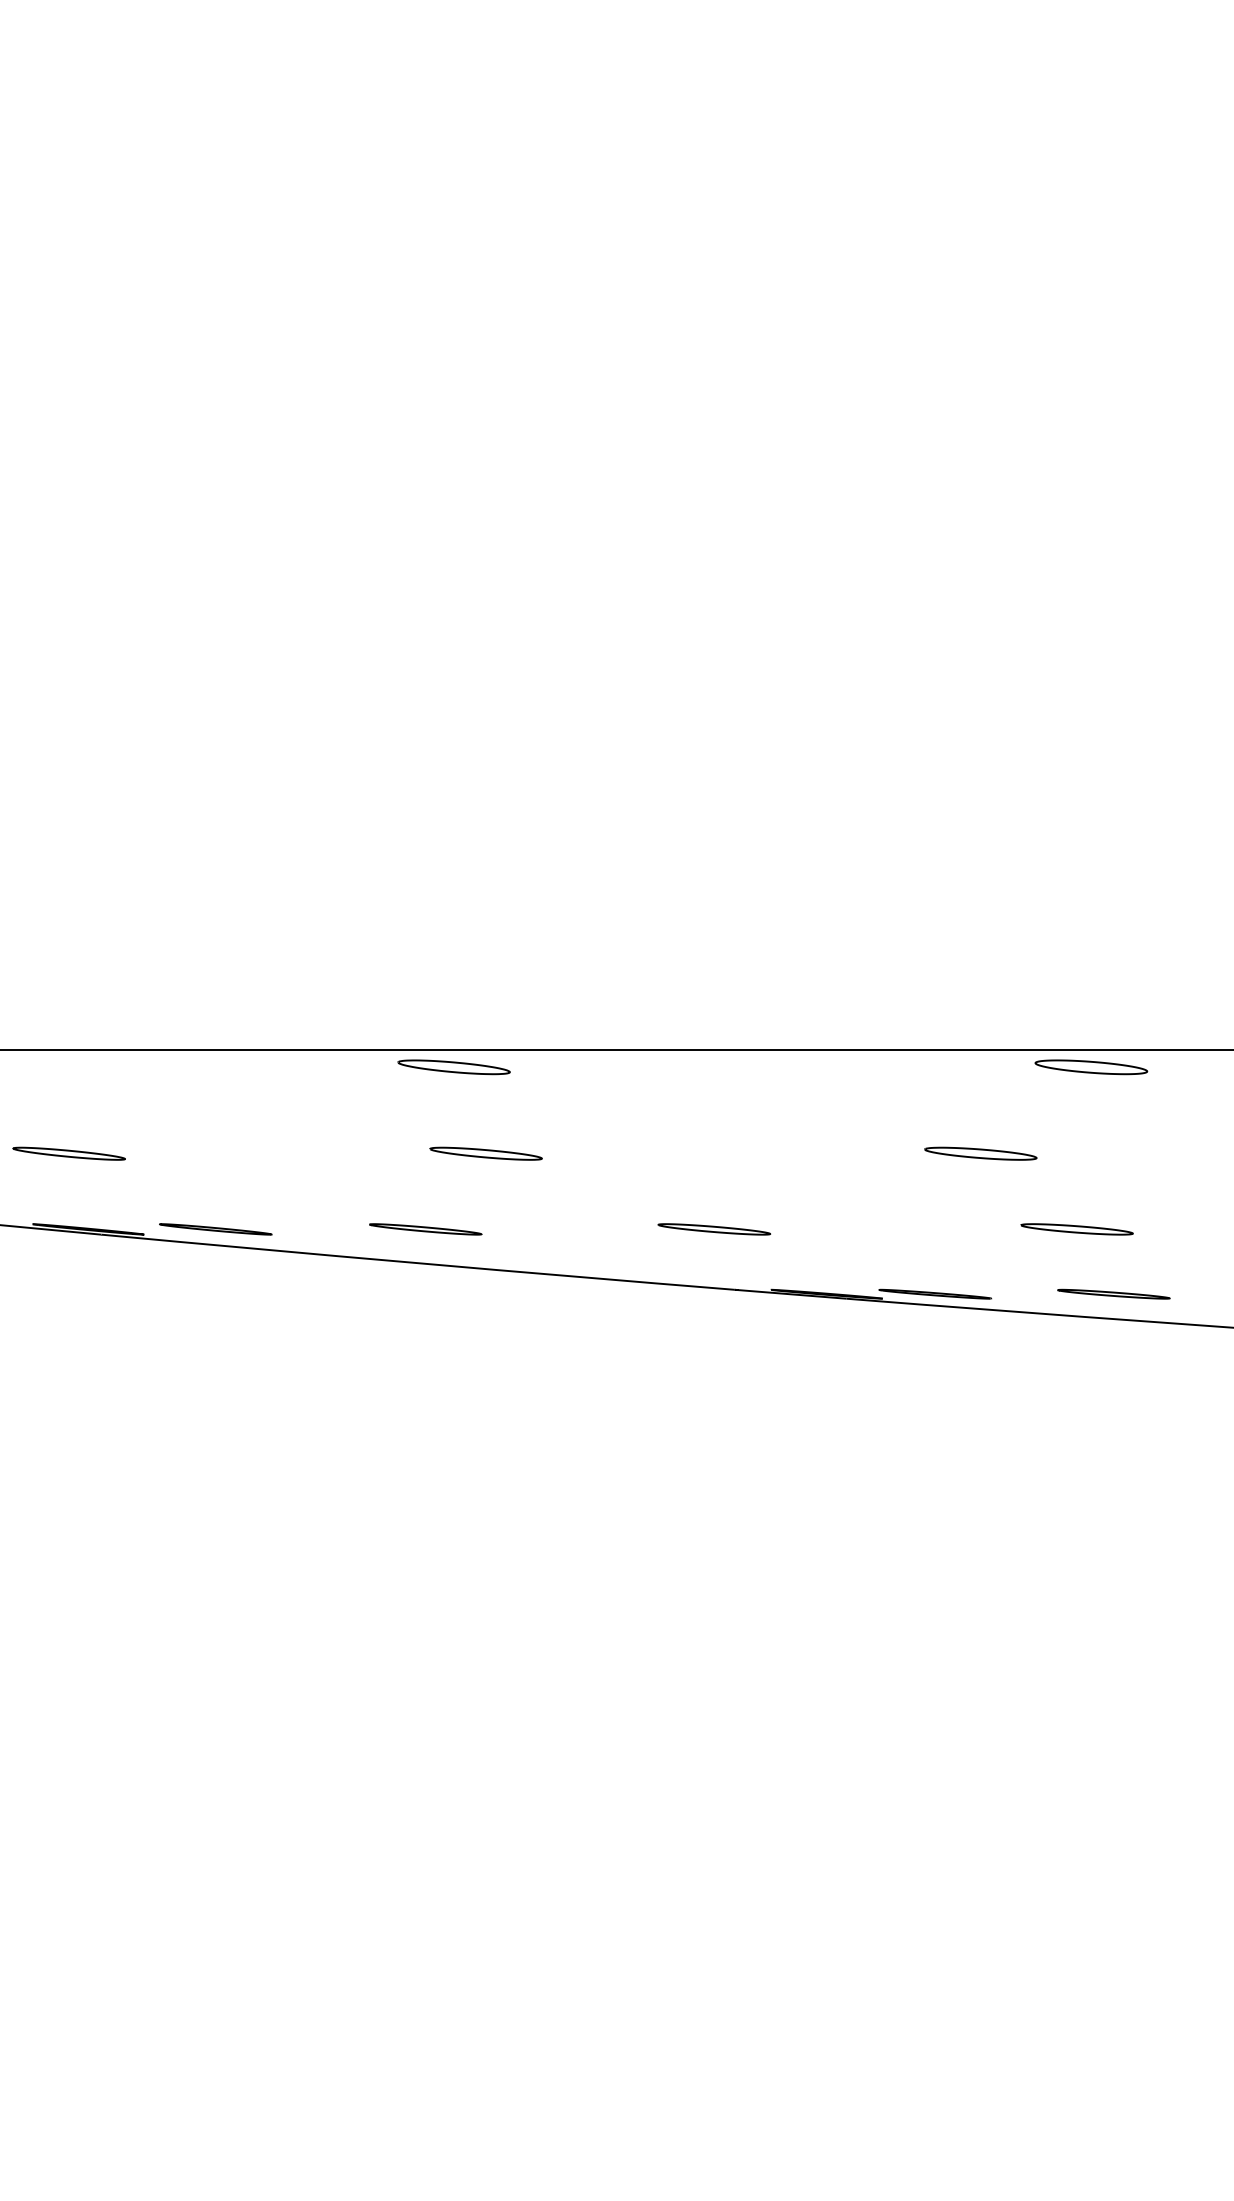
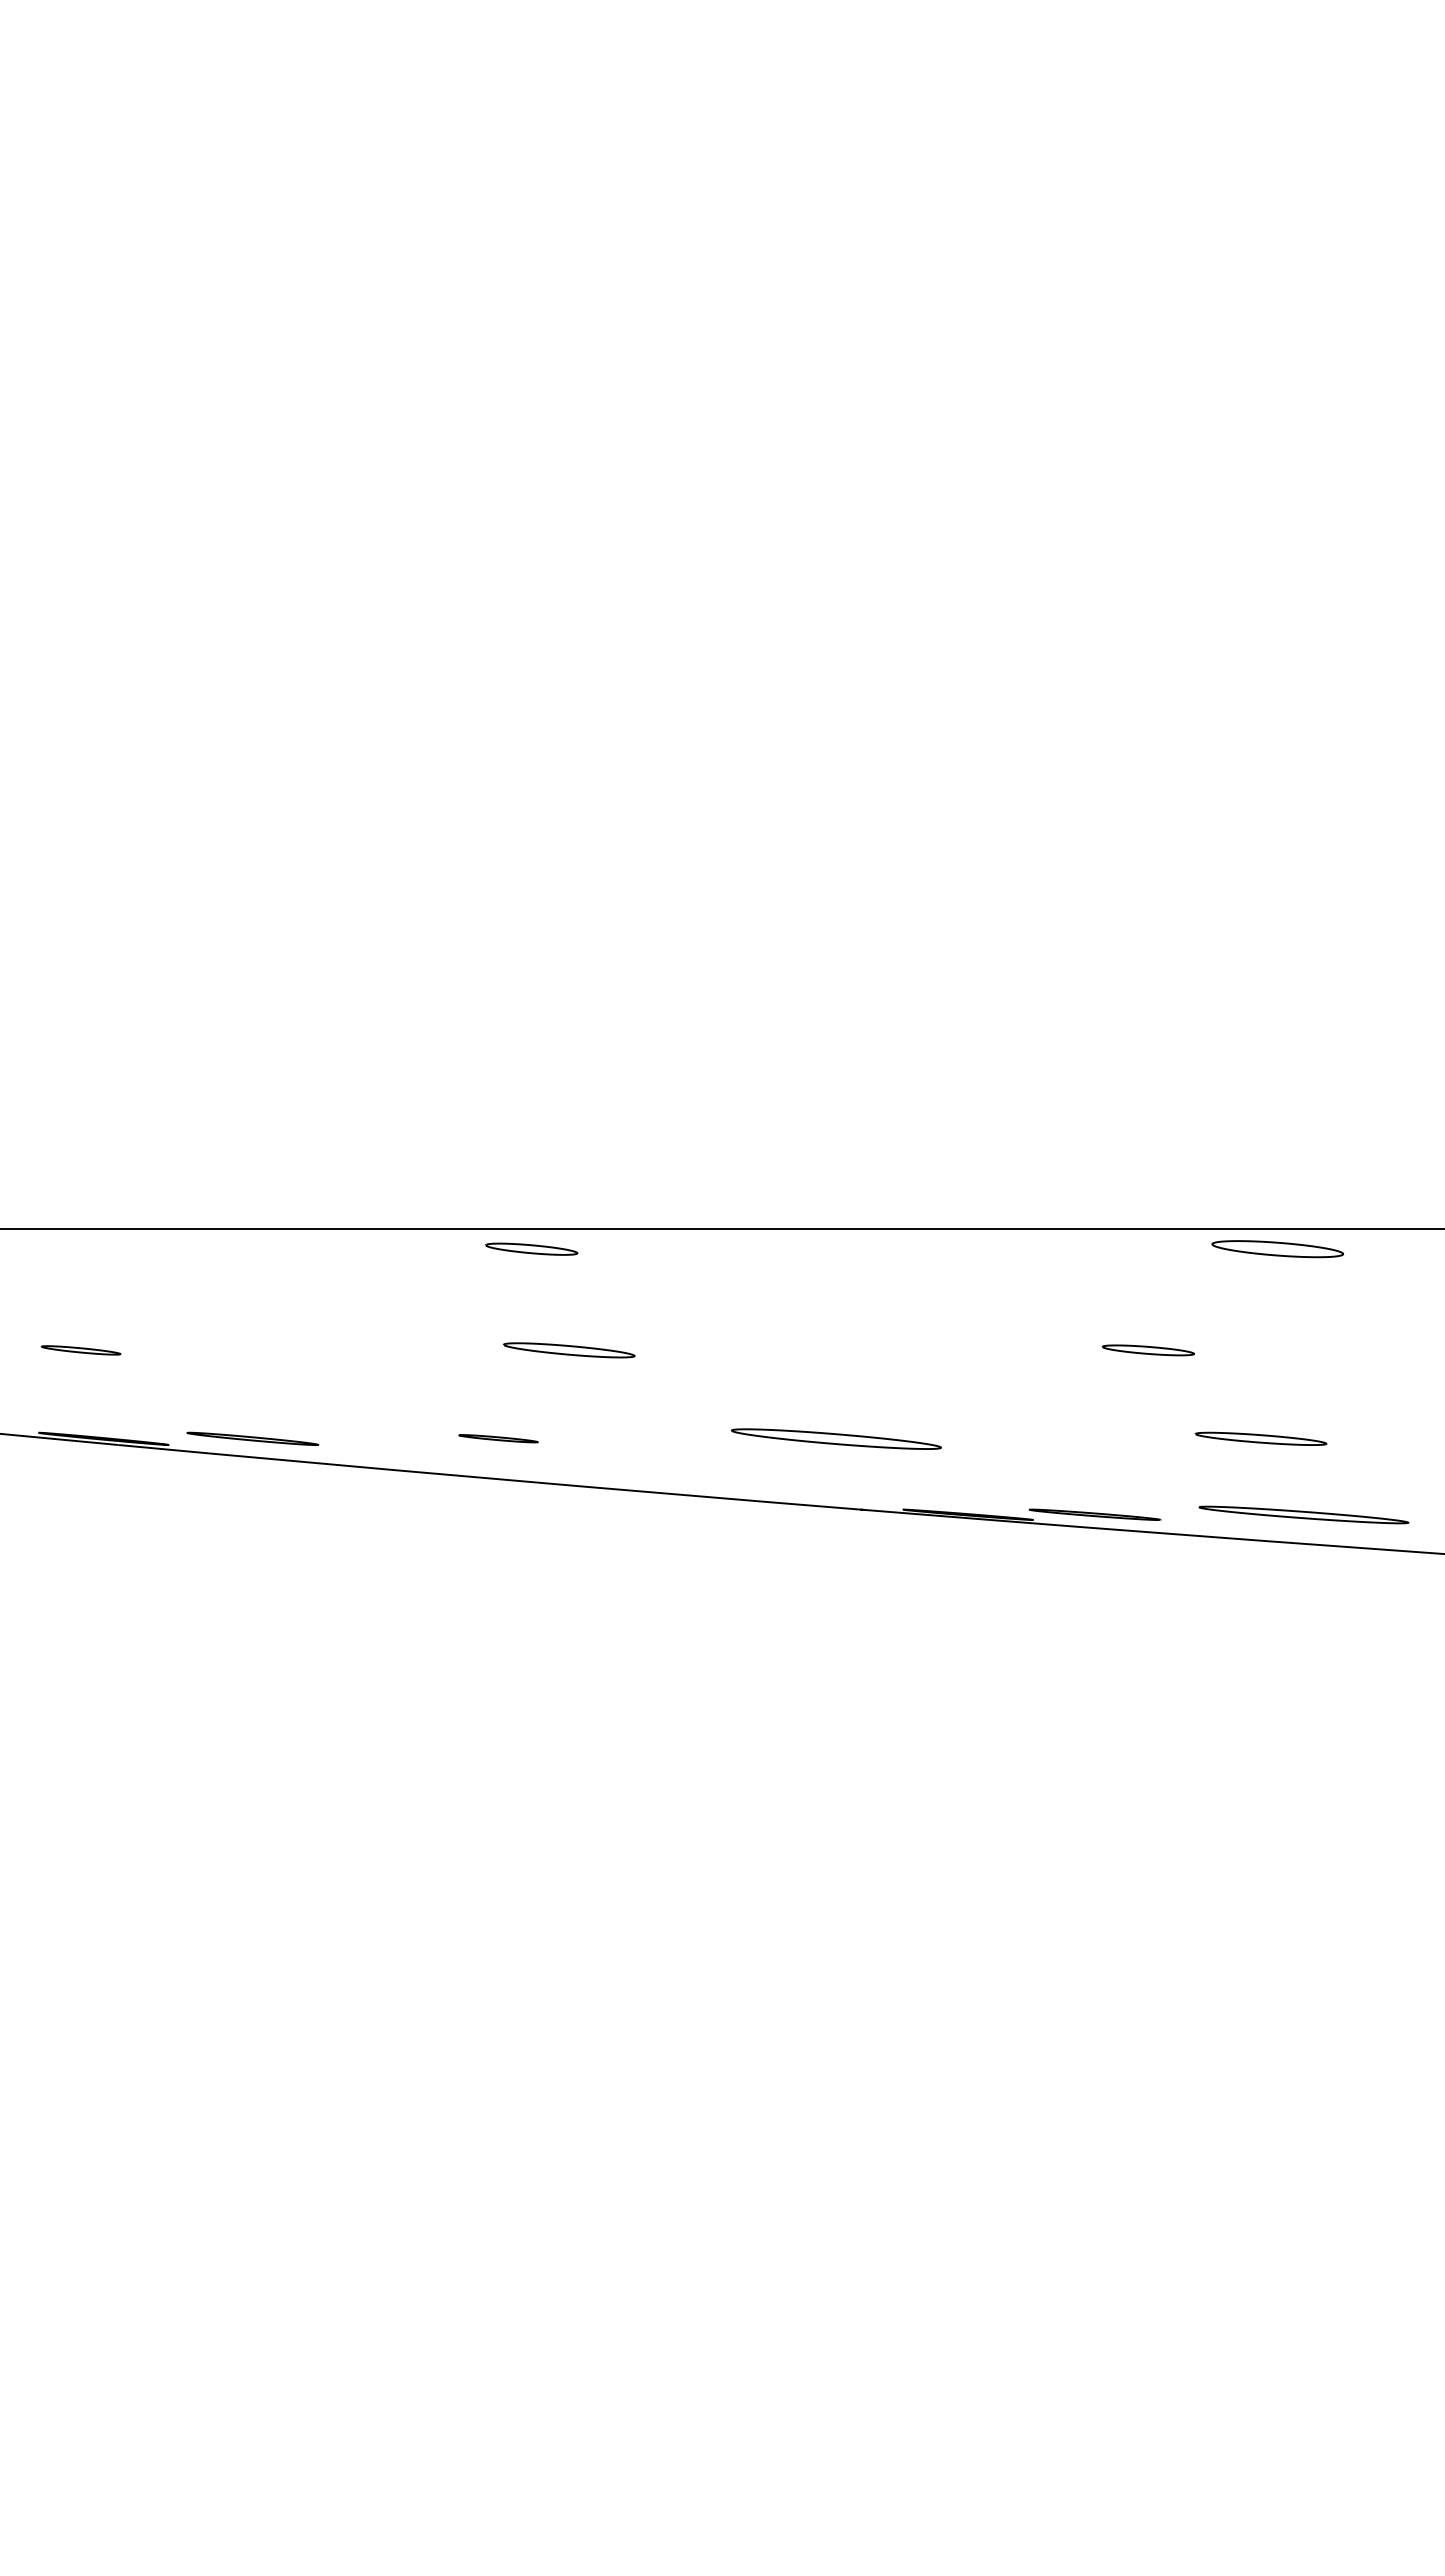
part: (453, 1067) -> (531, 1249), size x0.7
part: (68, 1153) -> (80, 1350), size x0.6
part: (980, 1153) -> (1148, 1350), size x0.7
part: (425, 1229) -> (498, 1438), size x0.6
part: (714, 1229) -> (836, 1438), size x1.6
part: (1114, 1293) -> (1304, 1514), size x1.6

